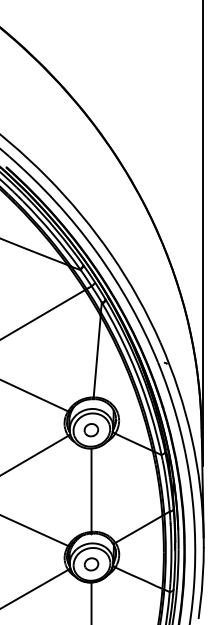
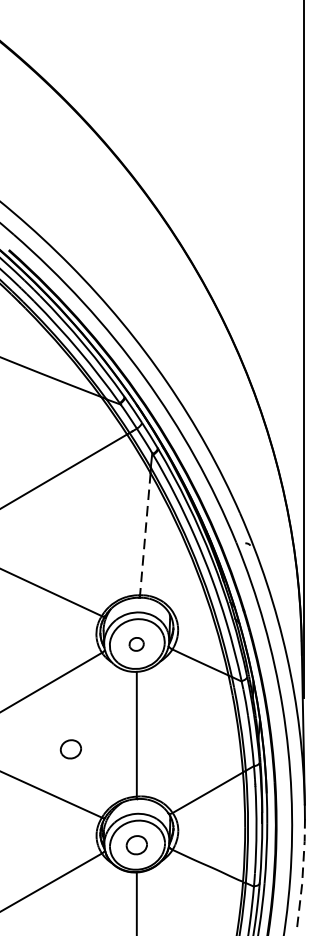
line: (97, 356) -> (145, 533), solid -> dashed
part: (91, 430) -> (136, 644), size x0.7
part: (47, 500) -> (70, 749), added
line: (202, 582) -> (303, 872), solid -> dashed

